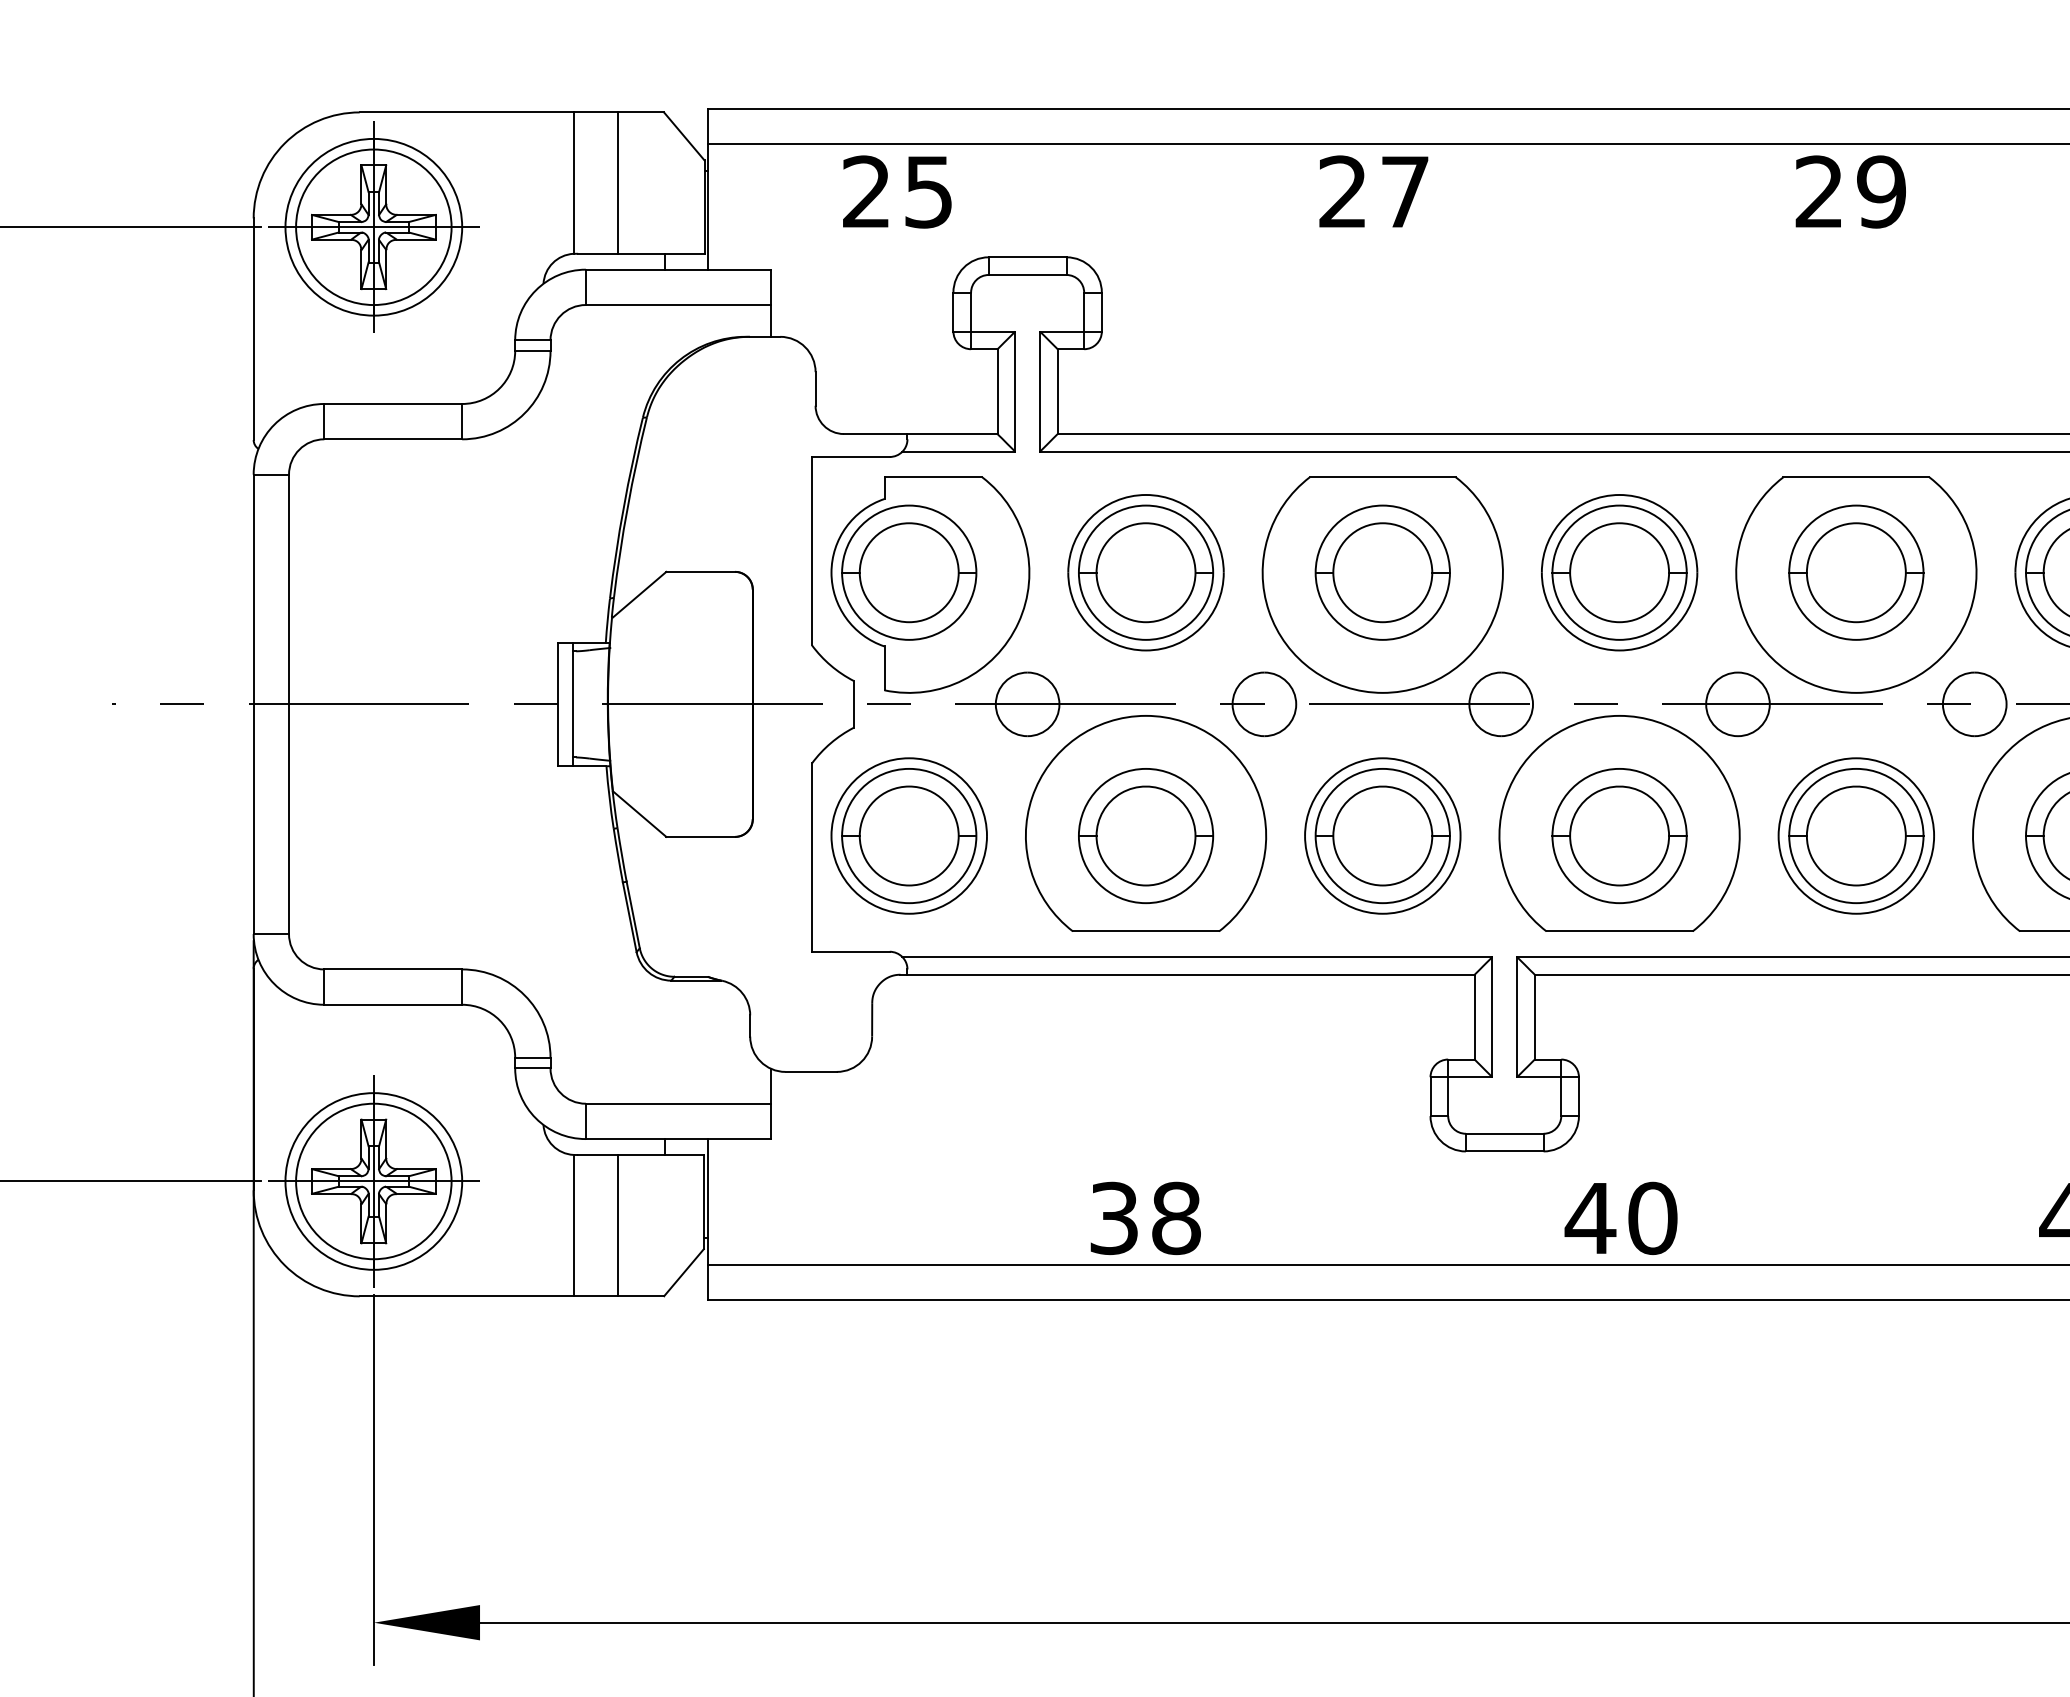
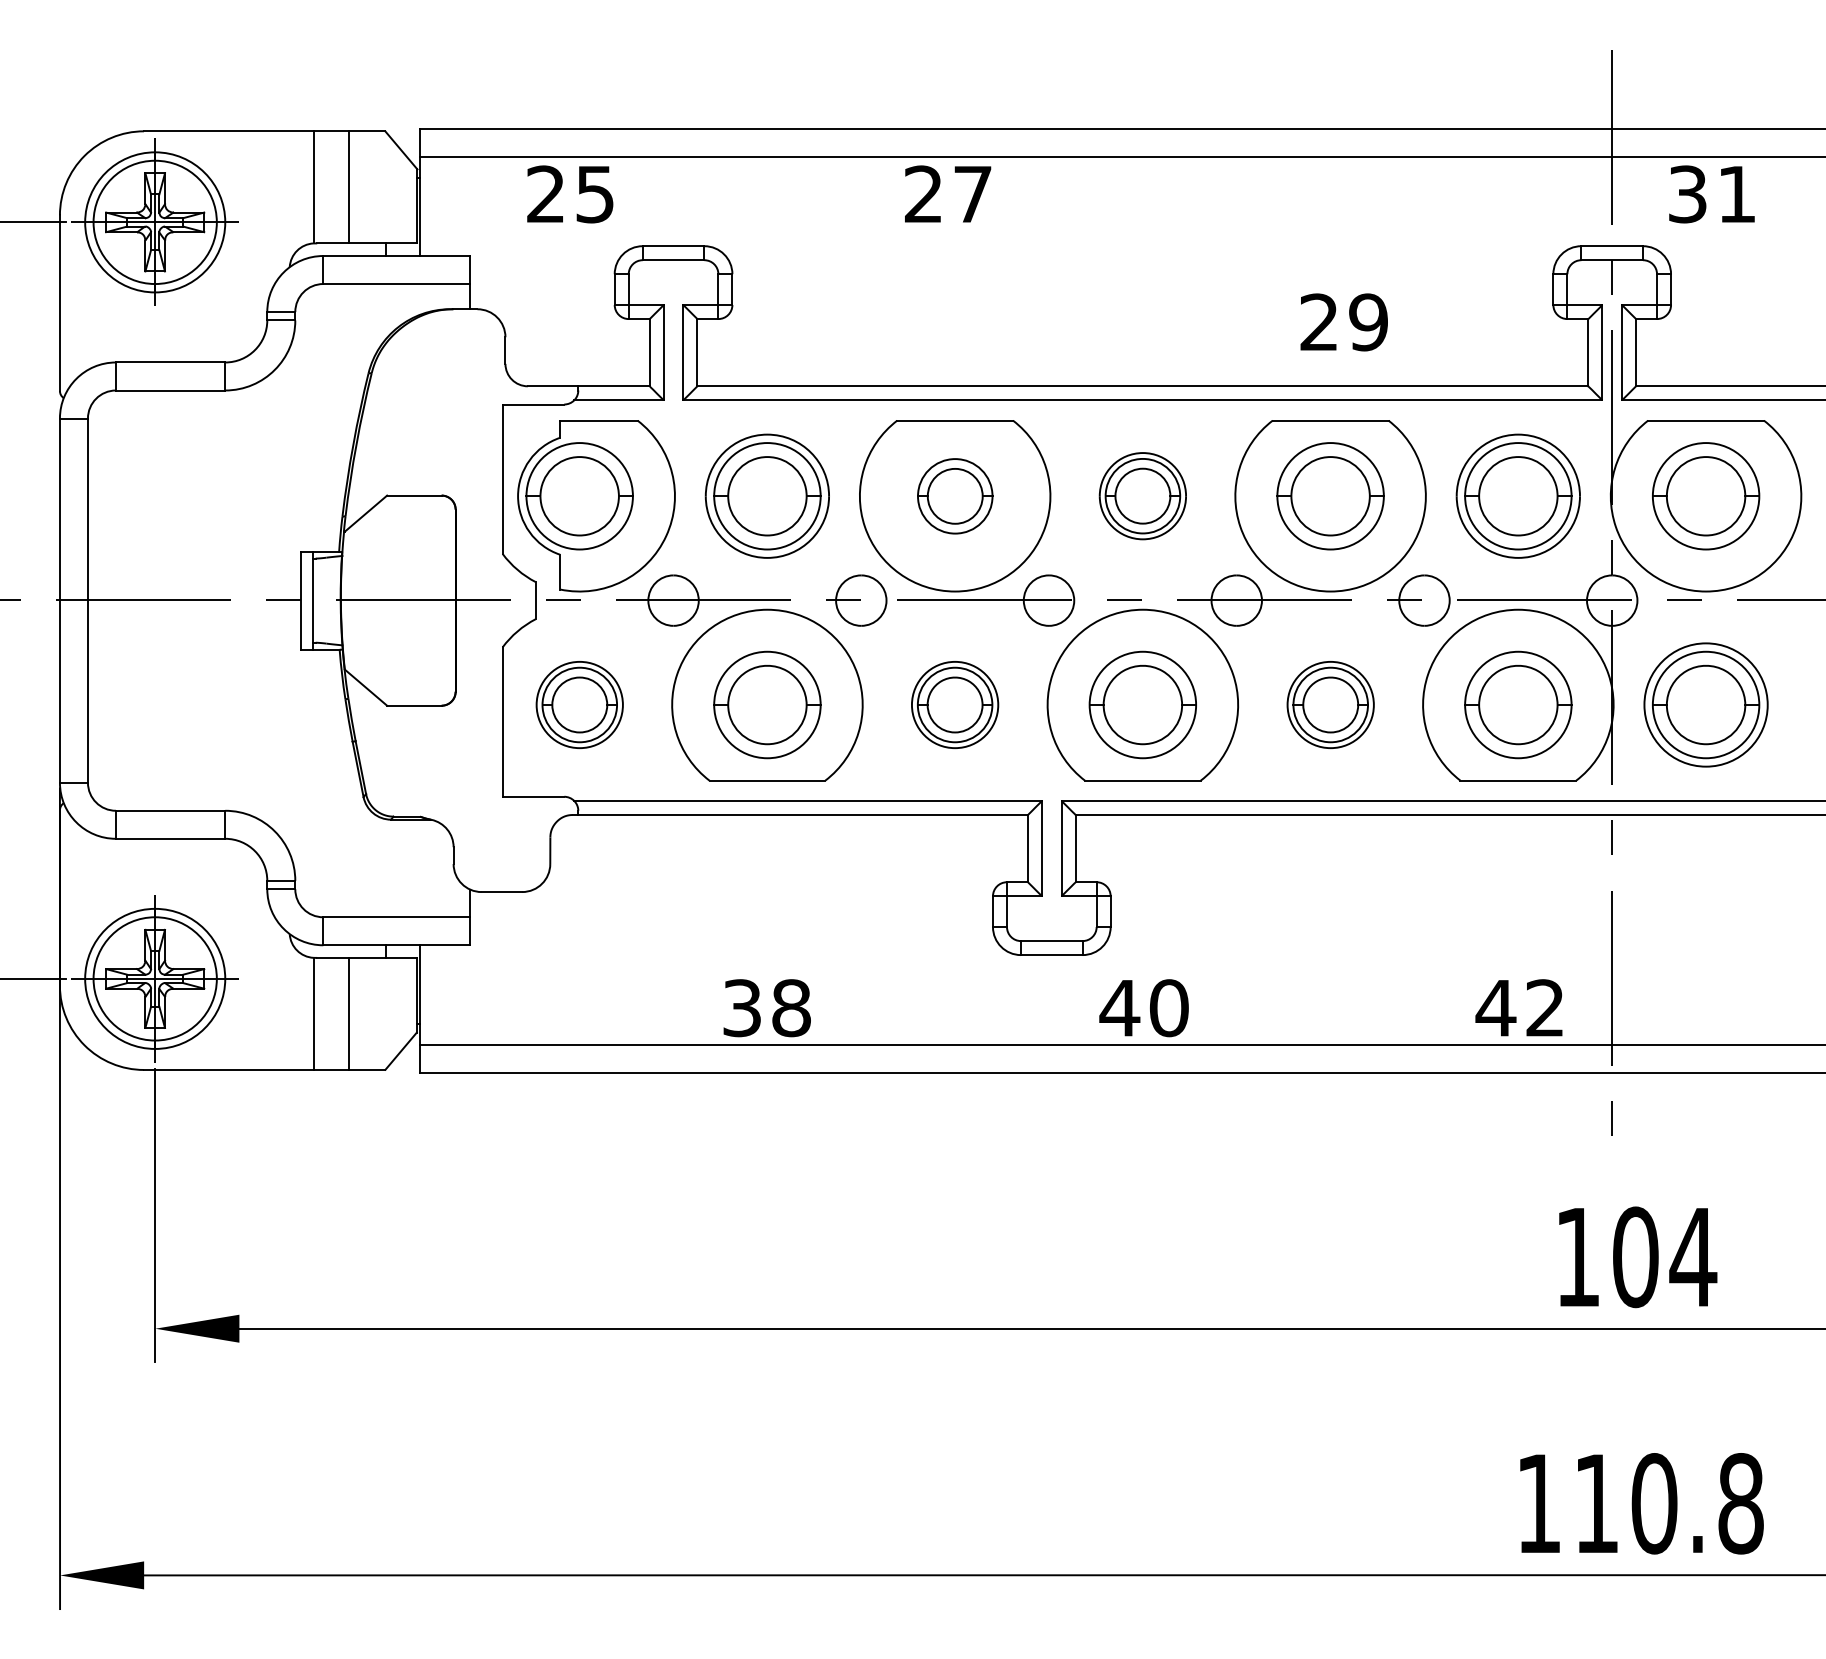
text: (1849, 192) -> (1343, 322), moved
part: (1619, 571) -> (1142, 495), size x0.7
part: (1383, 573) -> (955, 496), size x0.7
part: (908, 835) -> (579, 704), size x0.7
part: (1381, 835) -> (954, 704), size x0.7
part: (1856, 835) -> (1330, 704), size x0.7

